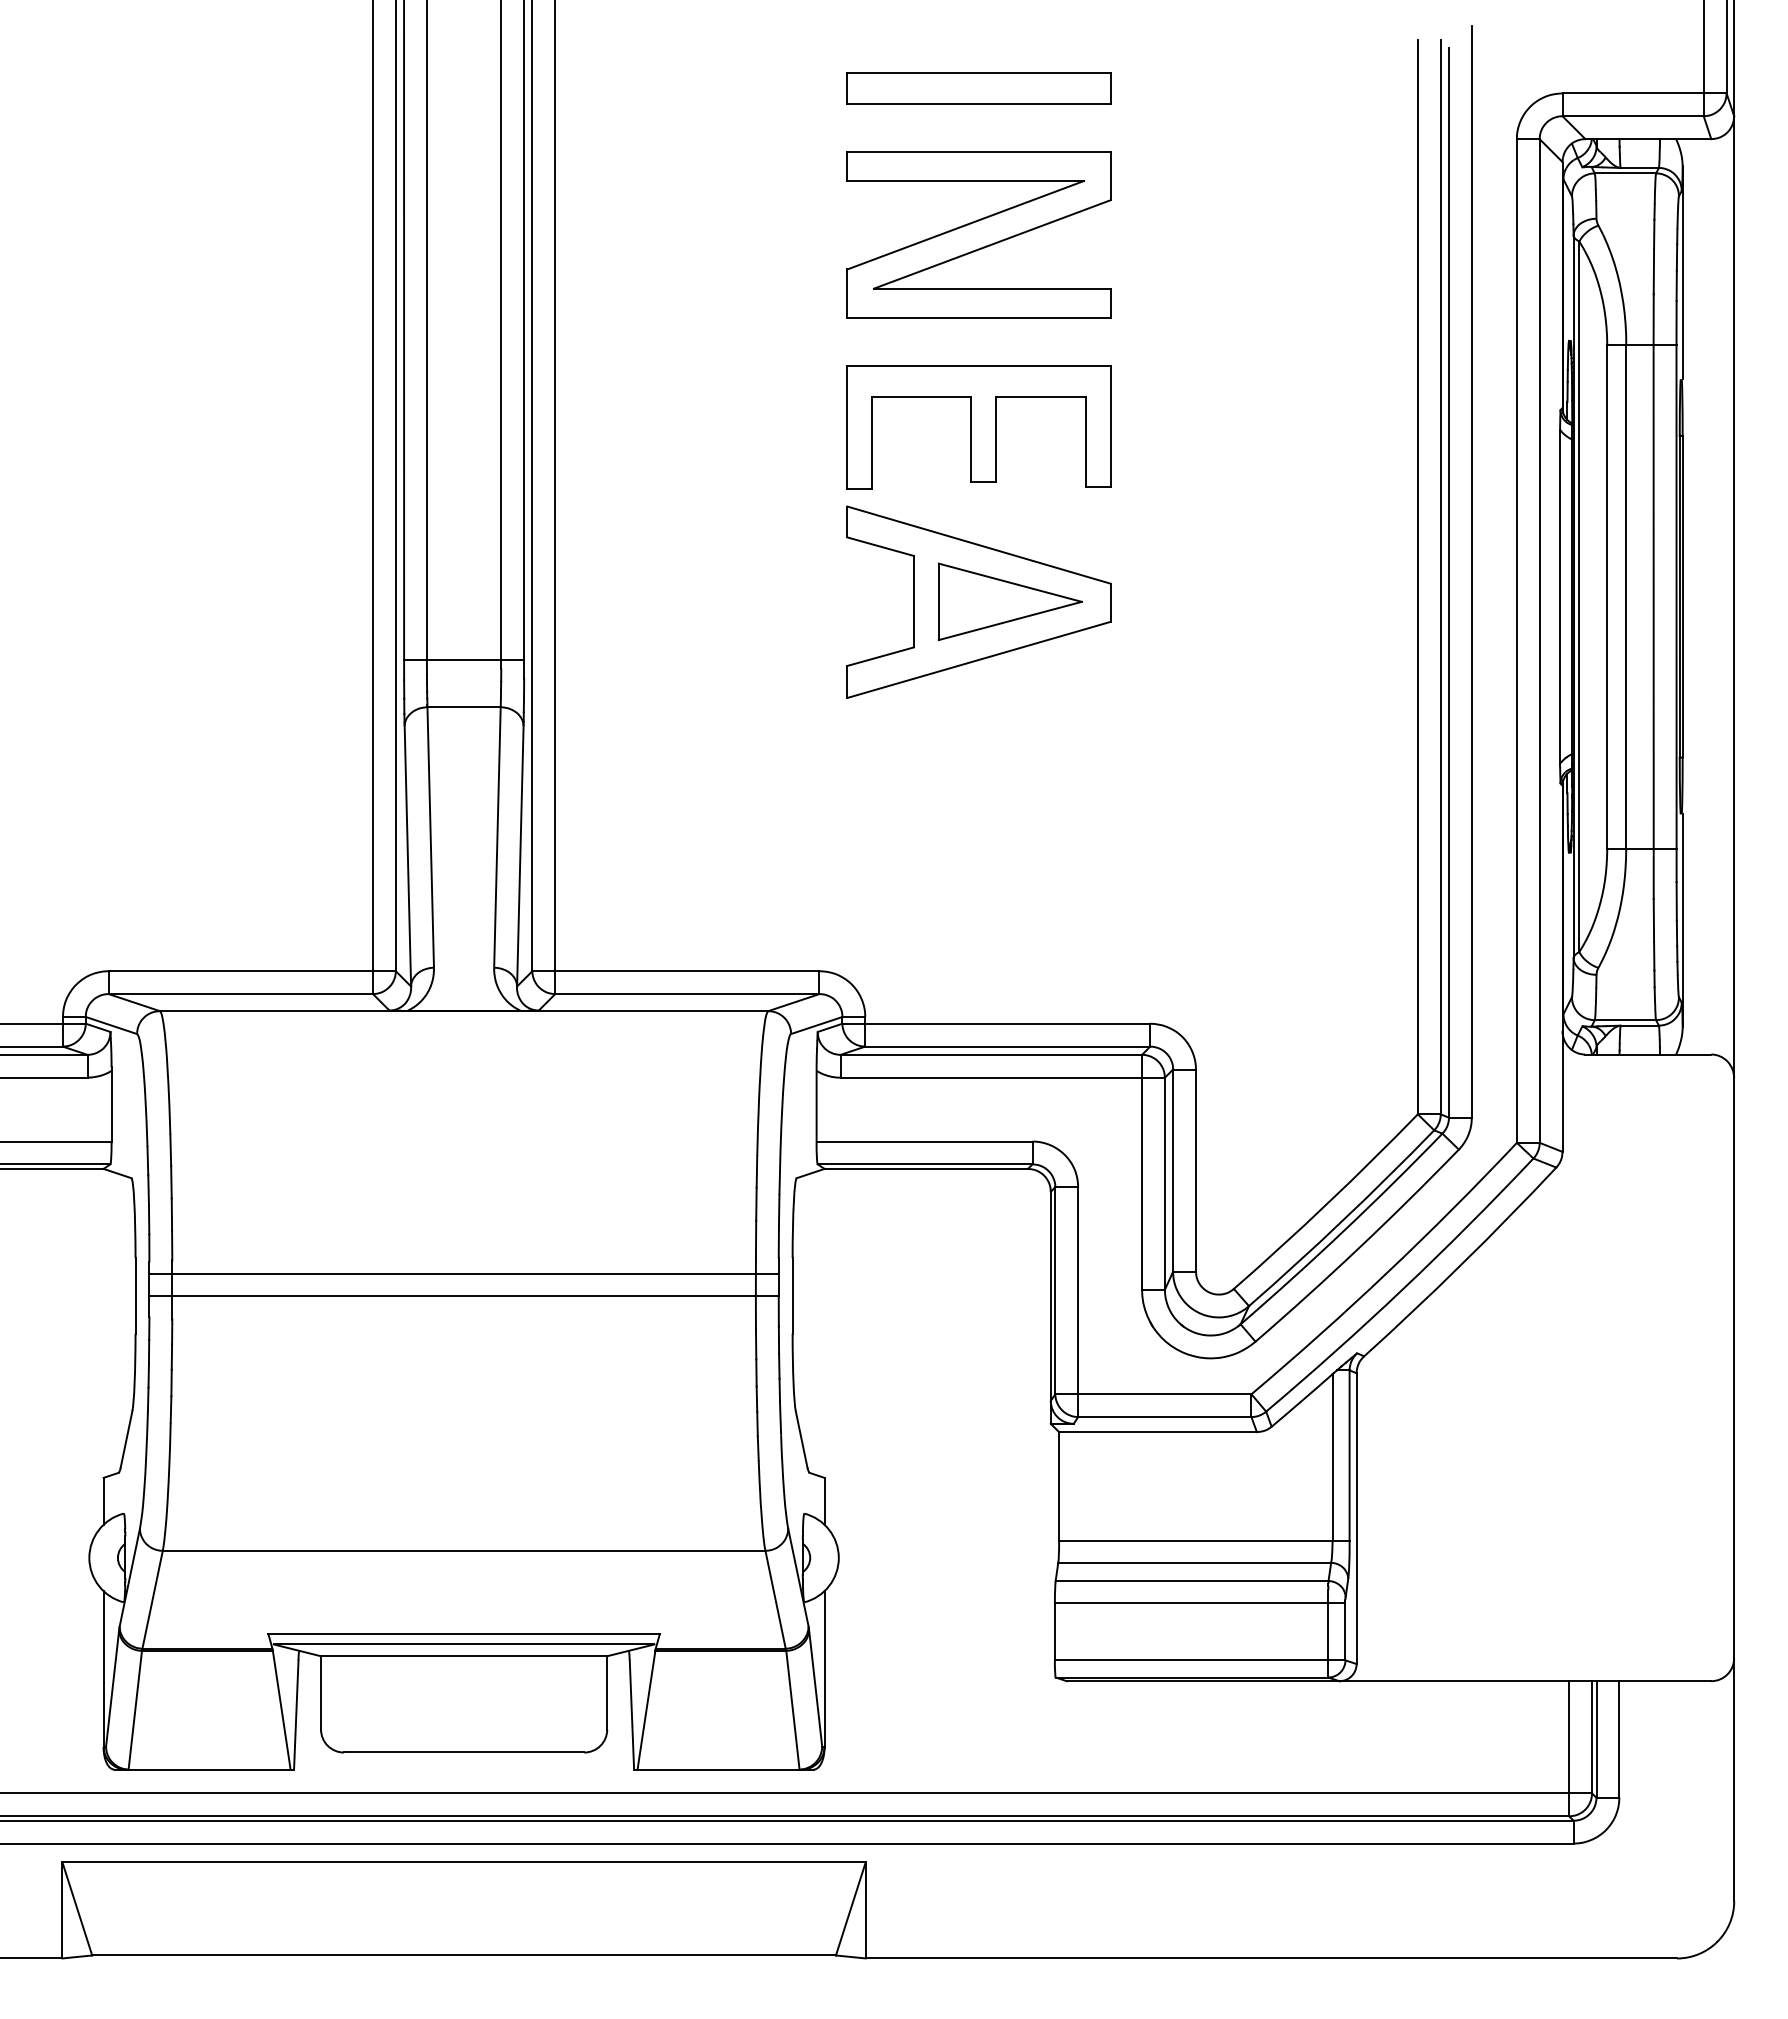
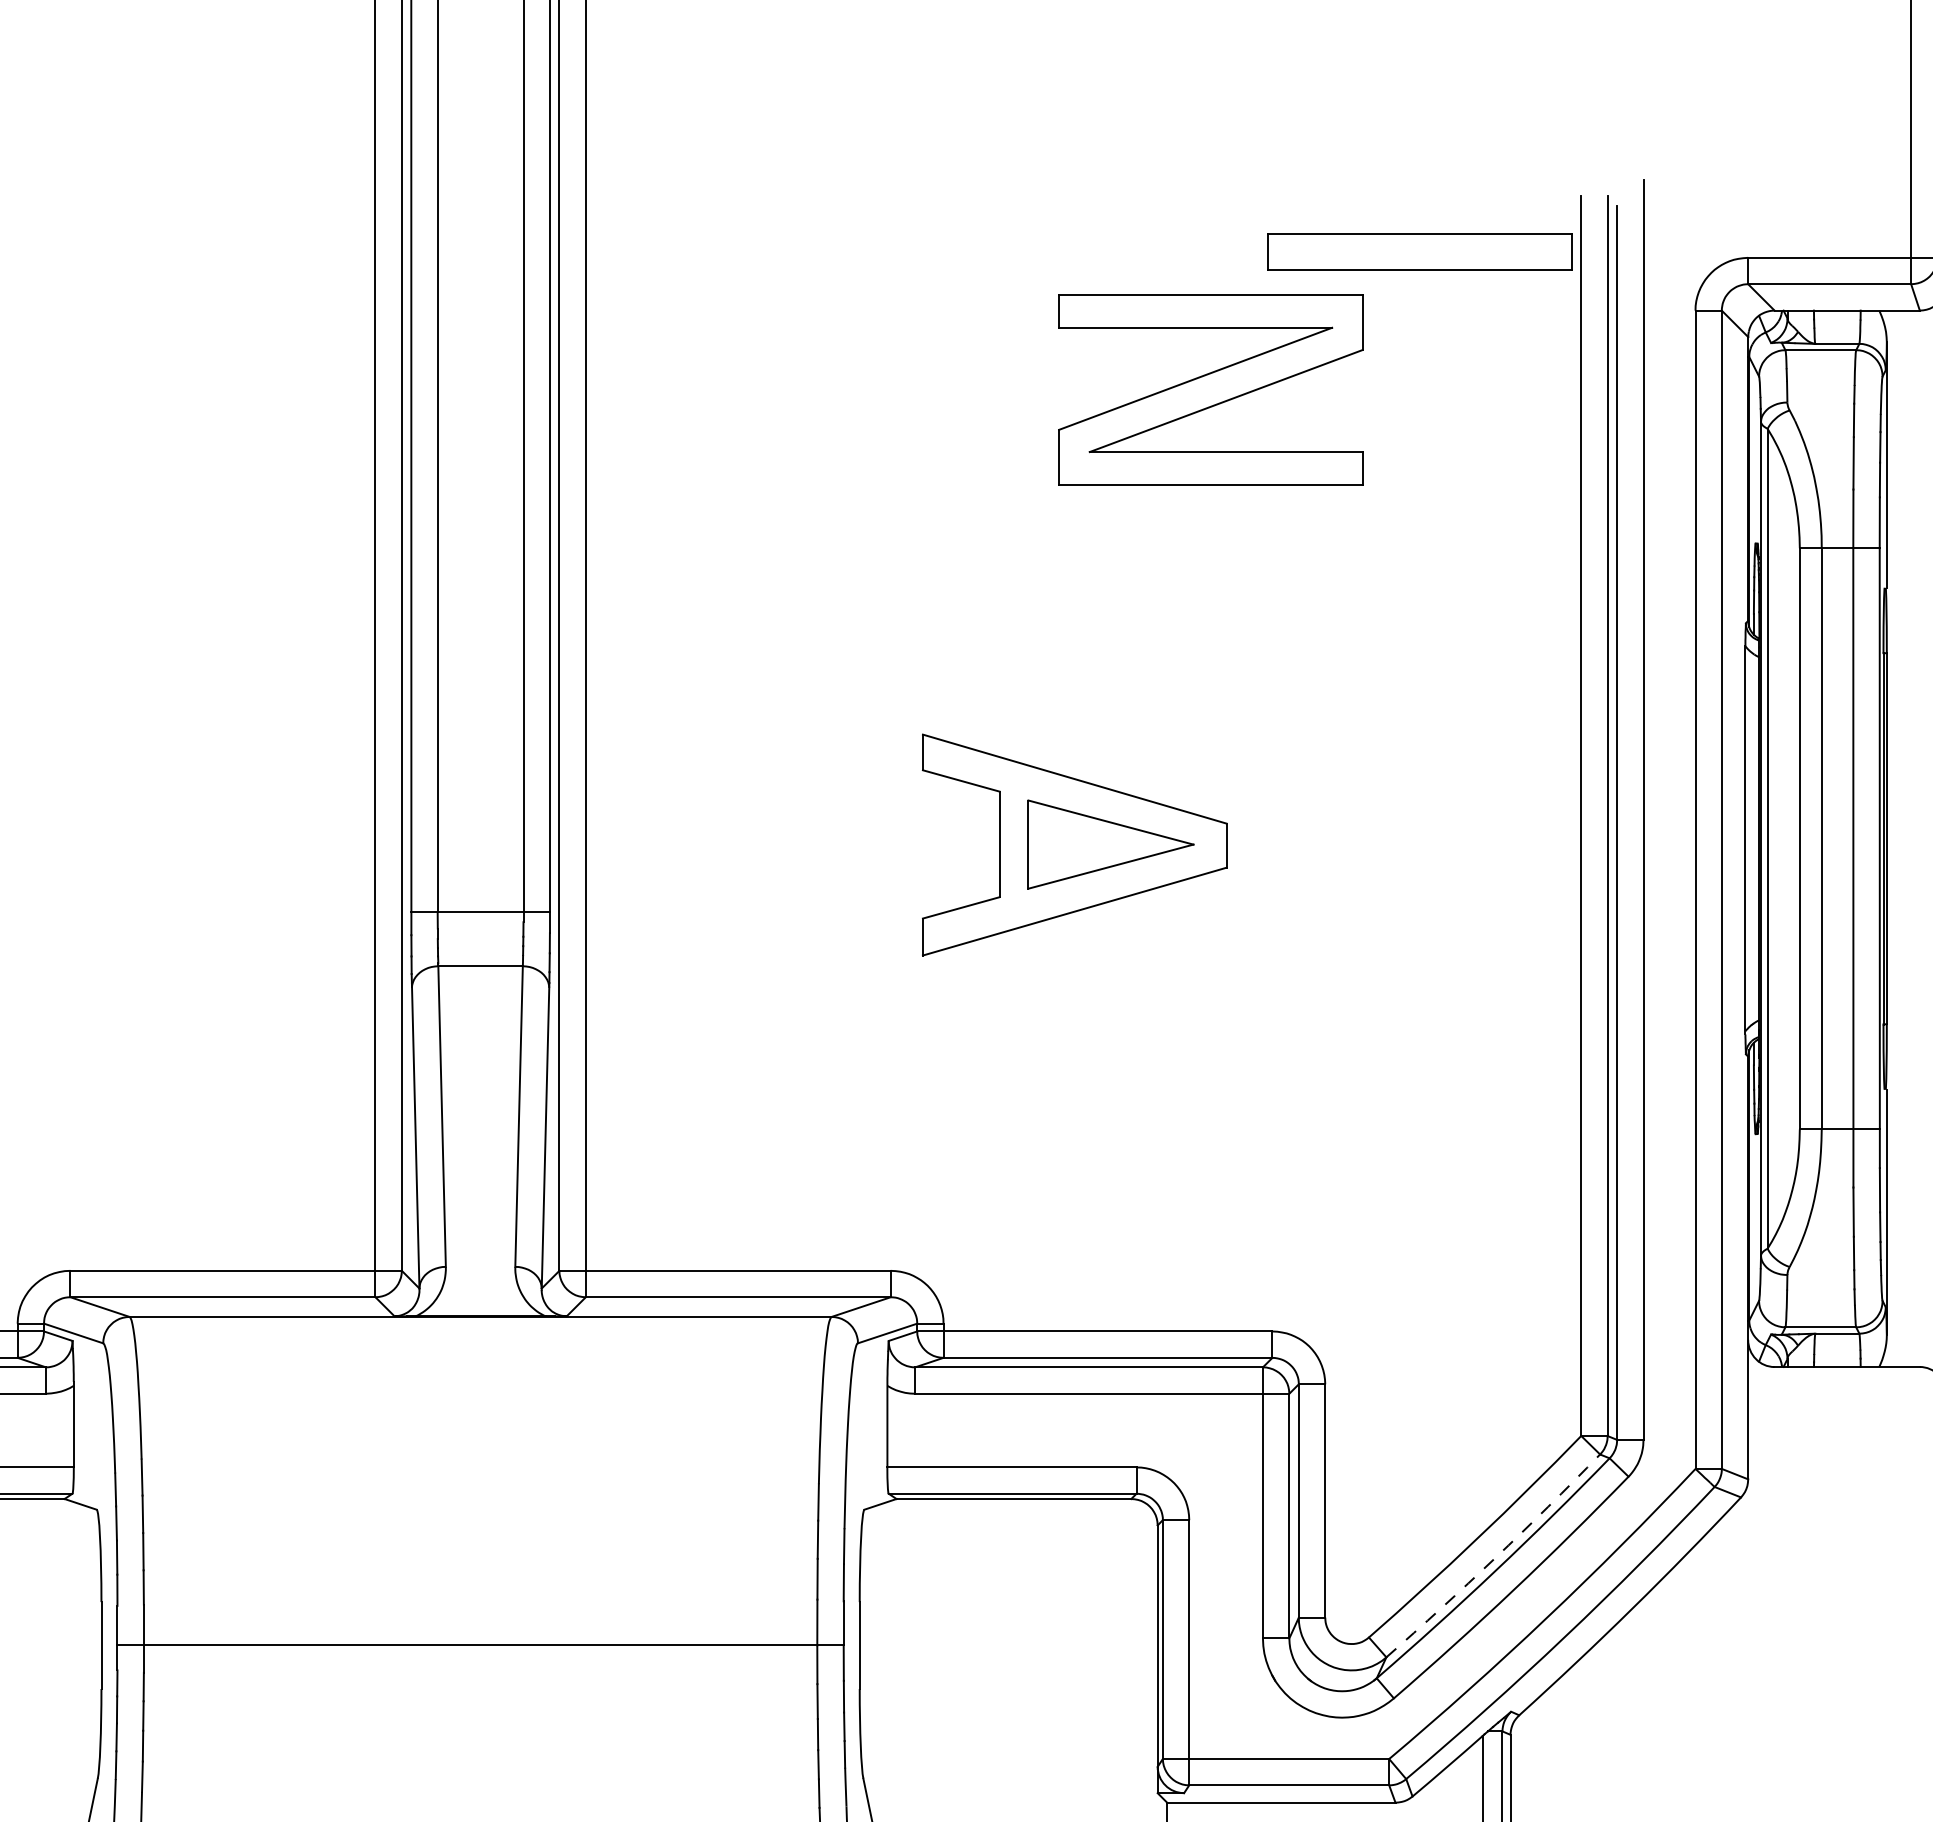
part: (978, 88) -> (1419, 252), moved
part: (978, 234) -> (1210, 389), moved
part: (978, 427) -> (1074, 643), removed
arc: (1343, 1220) -> (1495, 1558), solid -> dashed
line: (463, 1274) -> (479, 1620), removed

